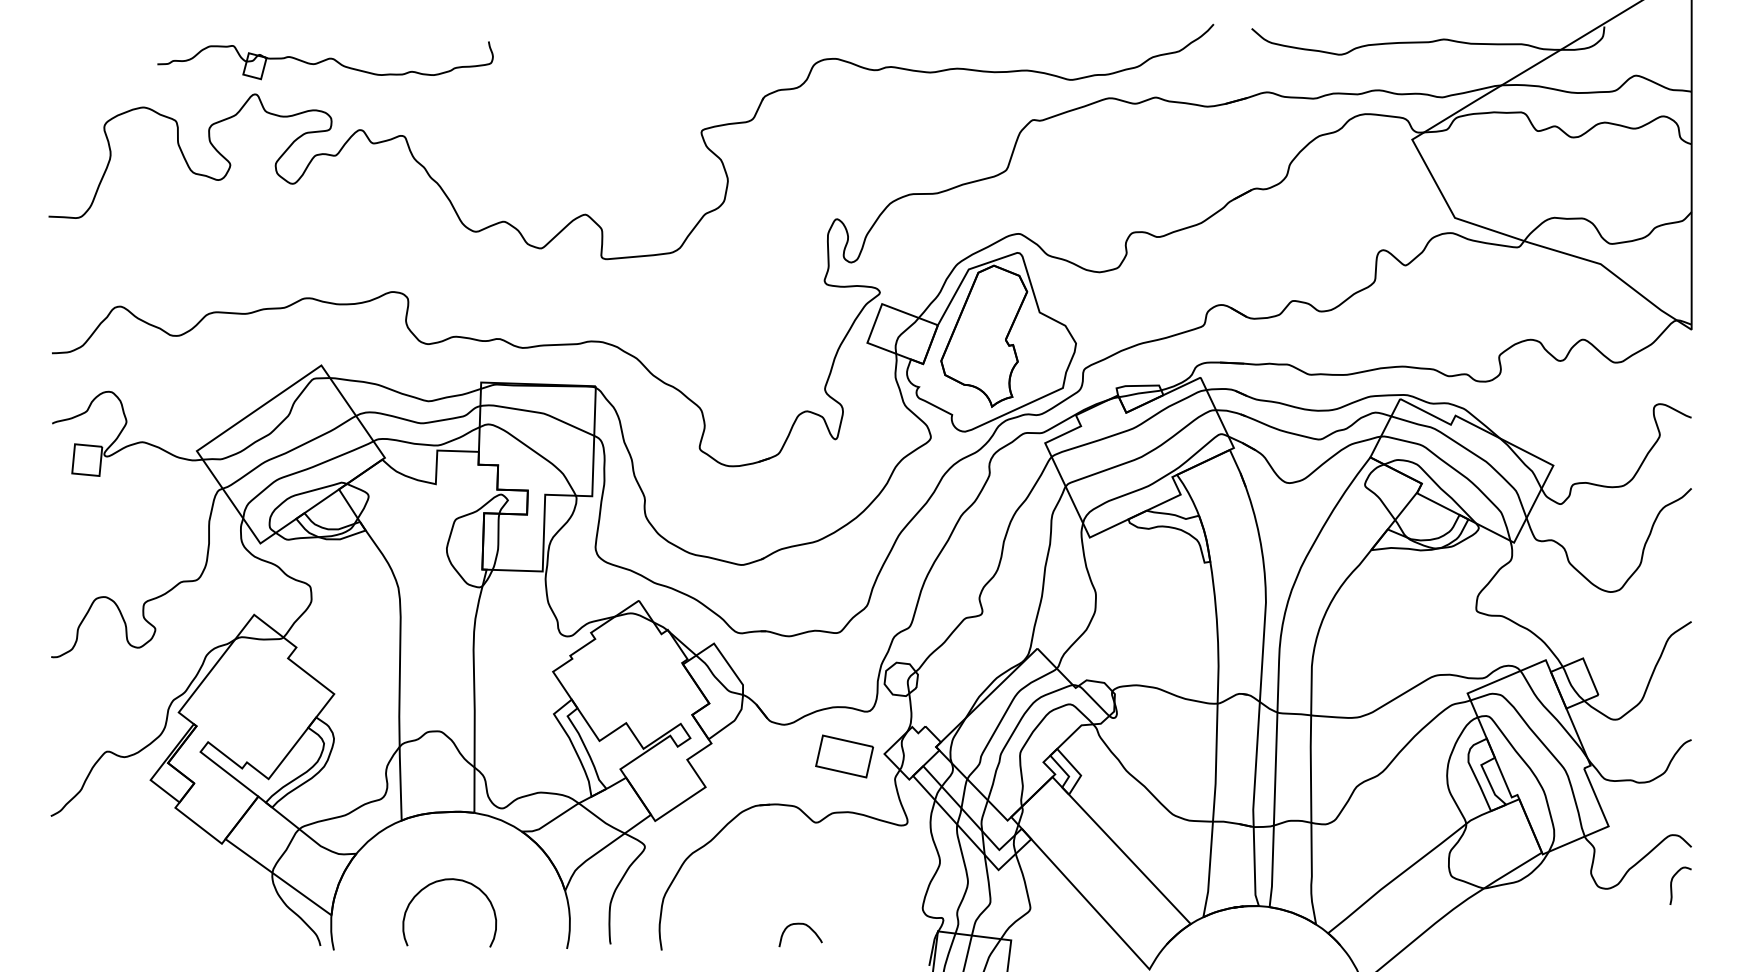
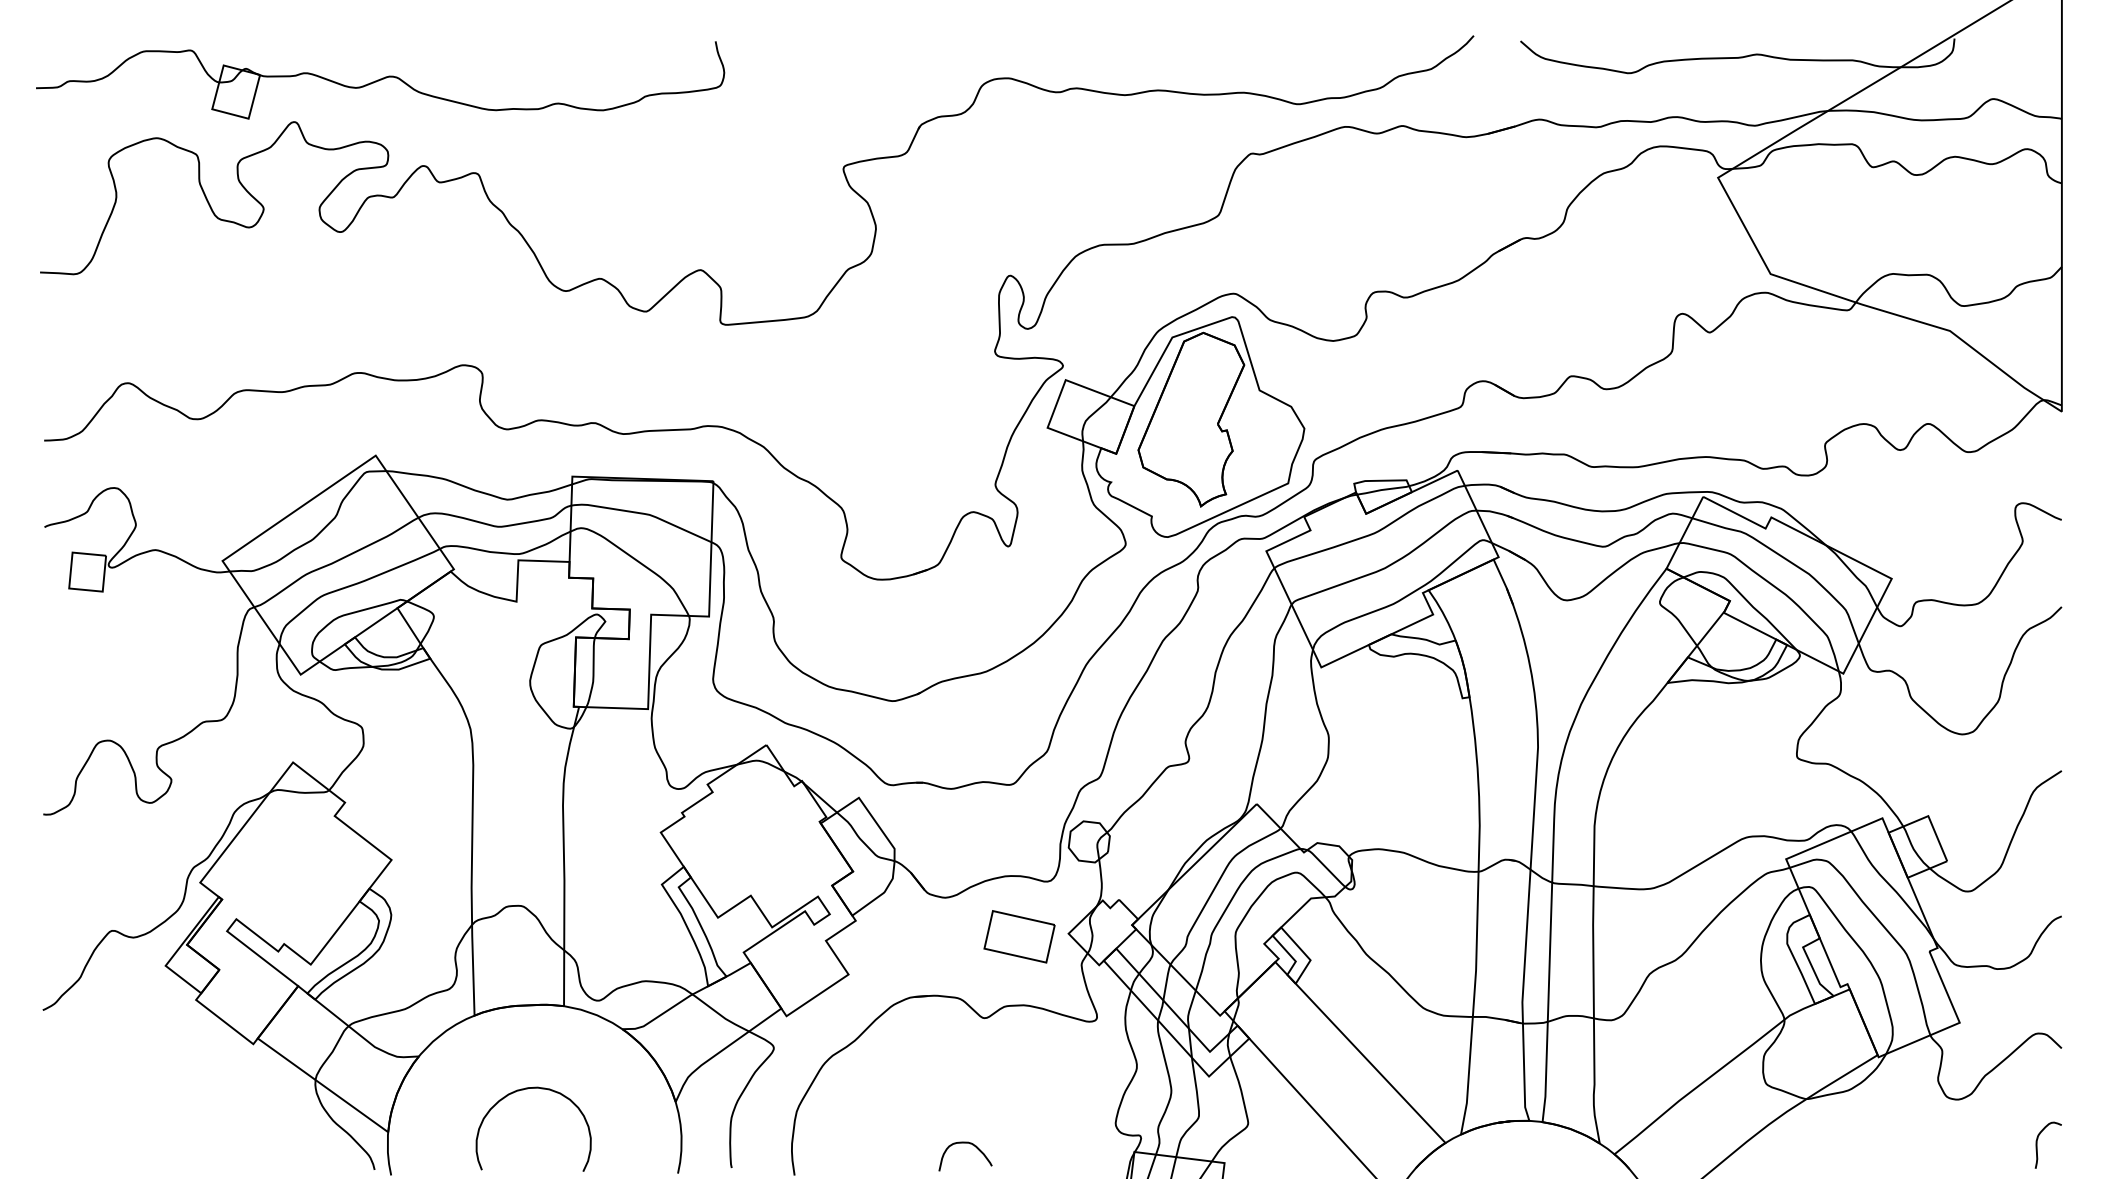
part: (325, 60) -> (380, 80), size x1.67
curve: (1672, 883) -> (2038, 1142), moved

